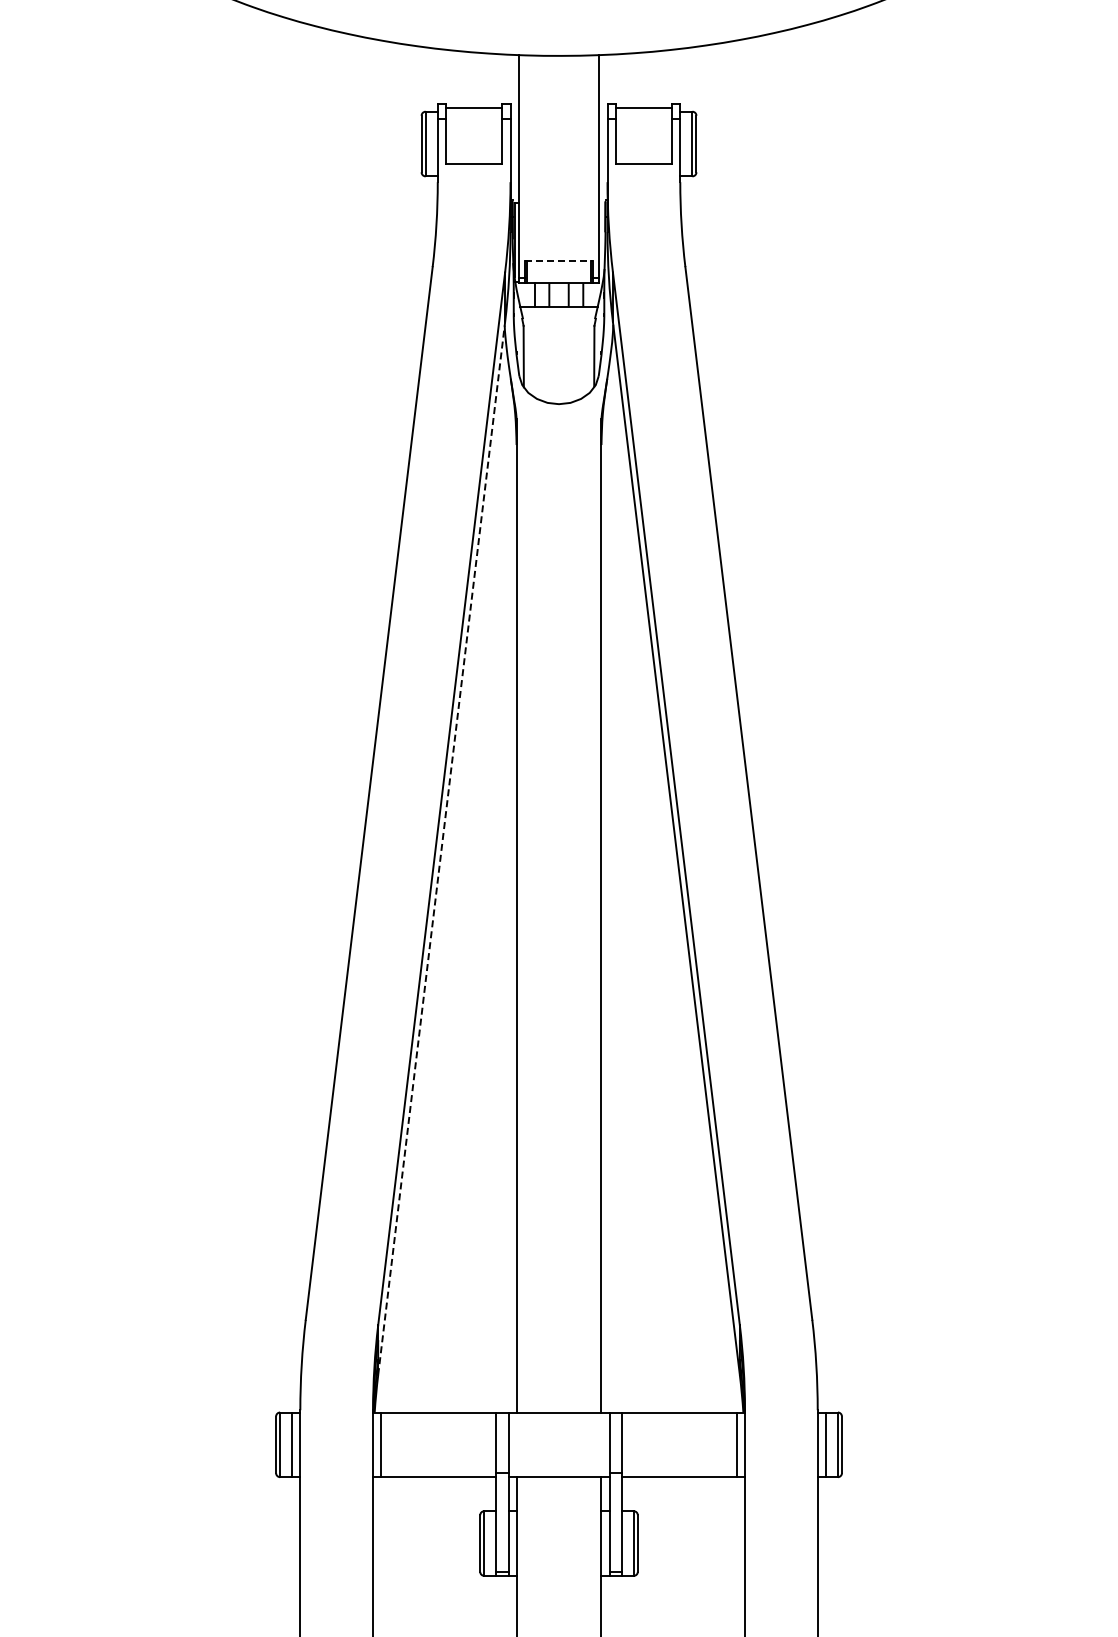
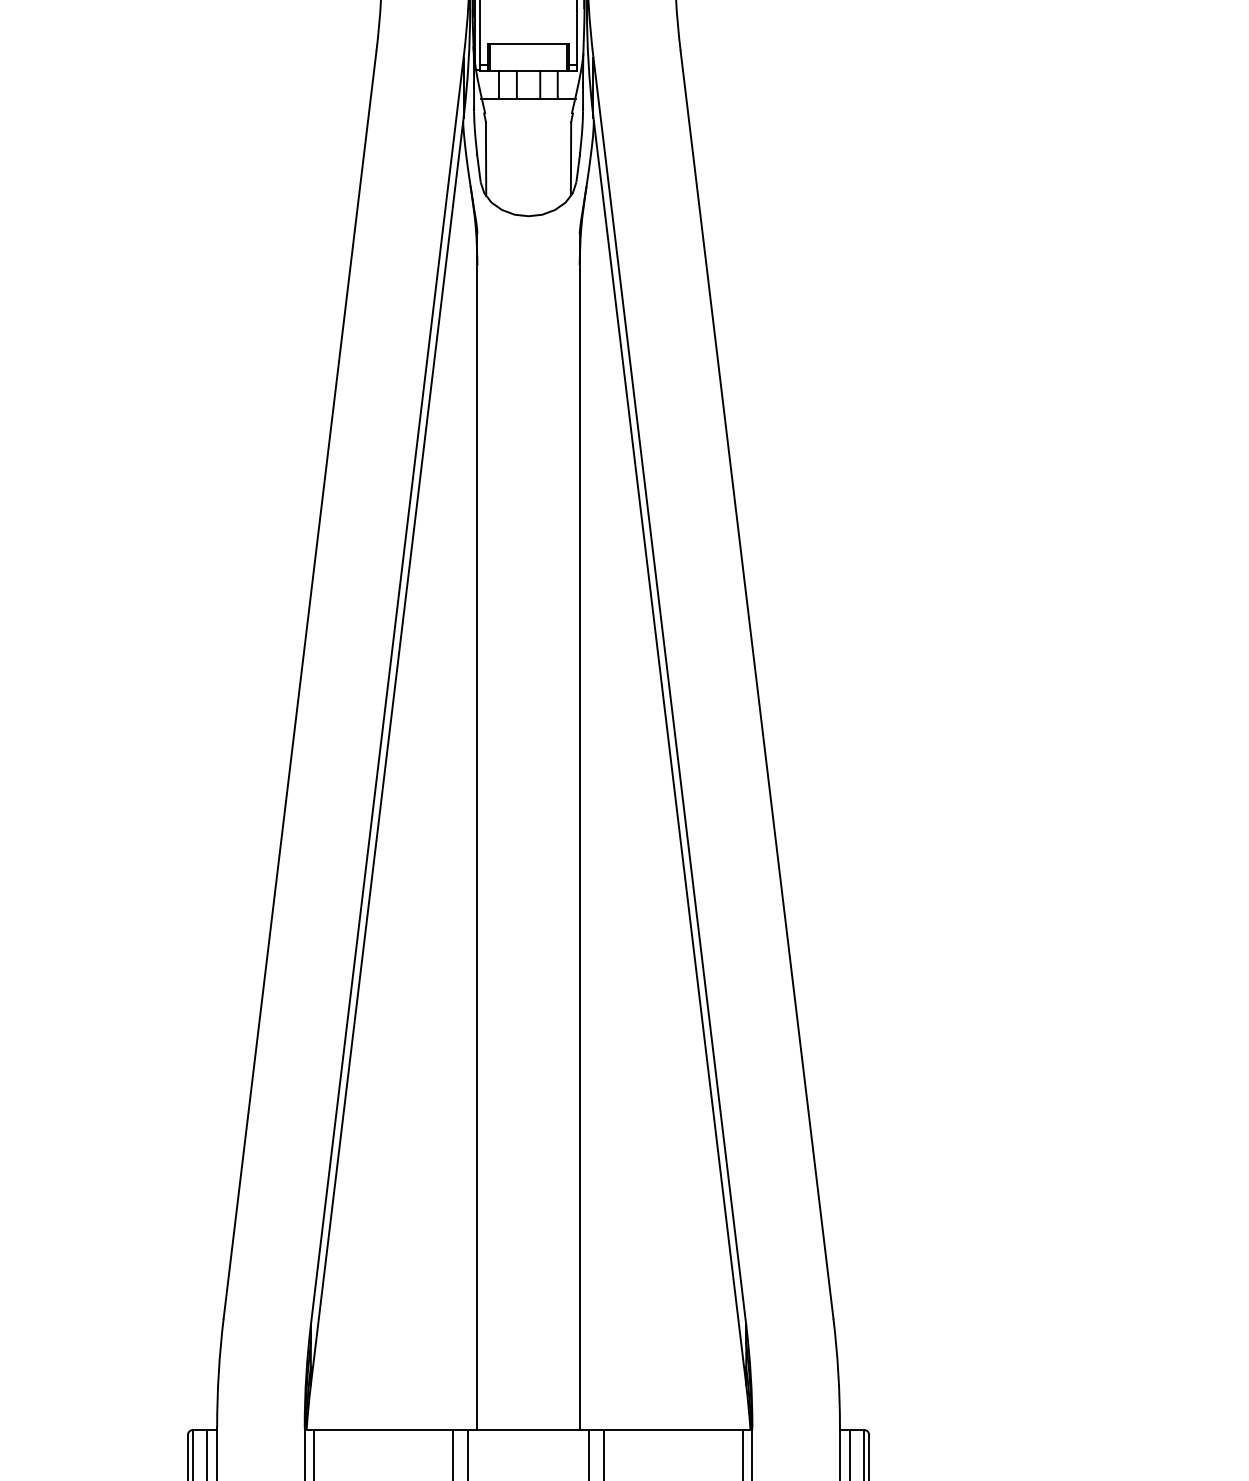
line: (559, 261) -> (529, 44), dashed -> solid
line: (441, 848) -> (387, 751), dashed -> solid

